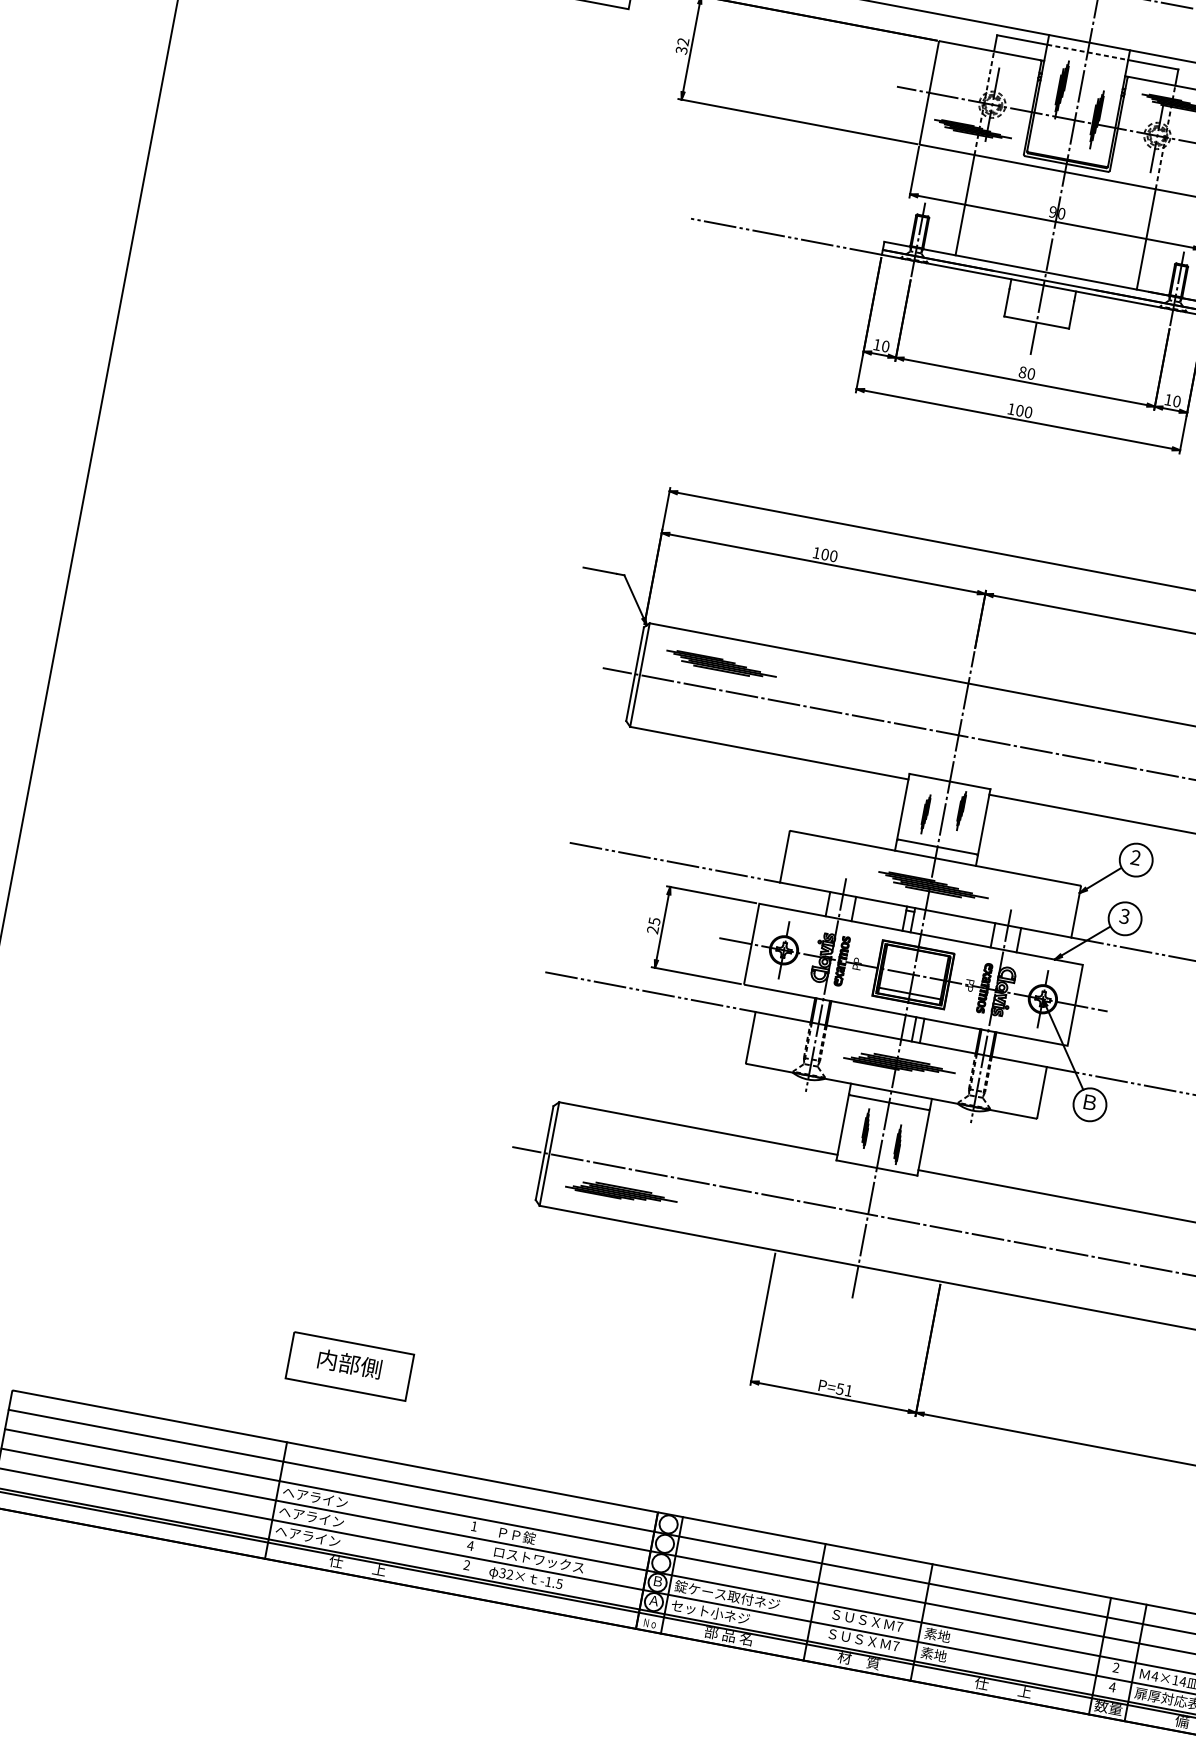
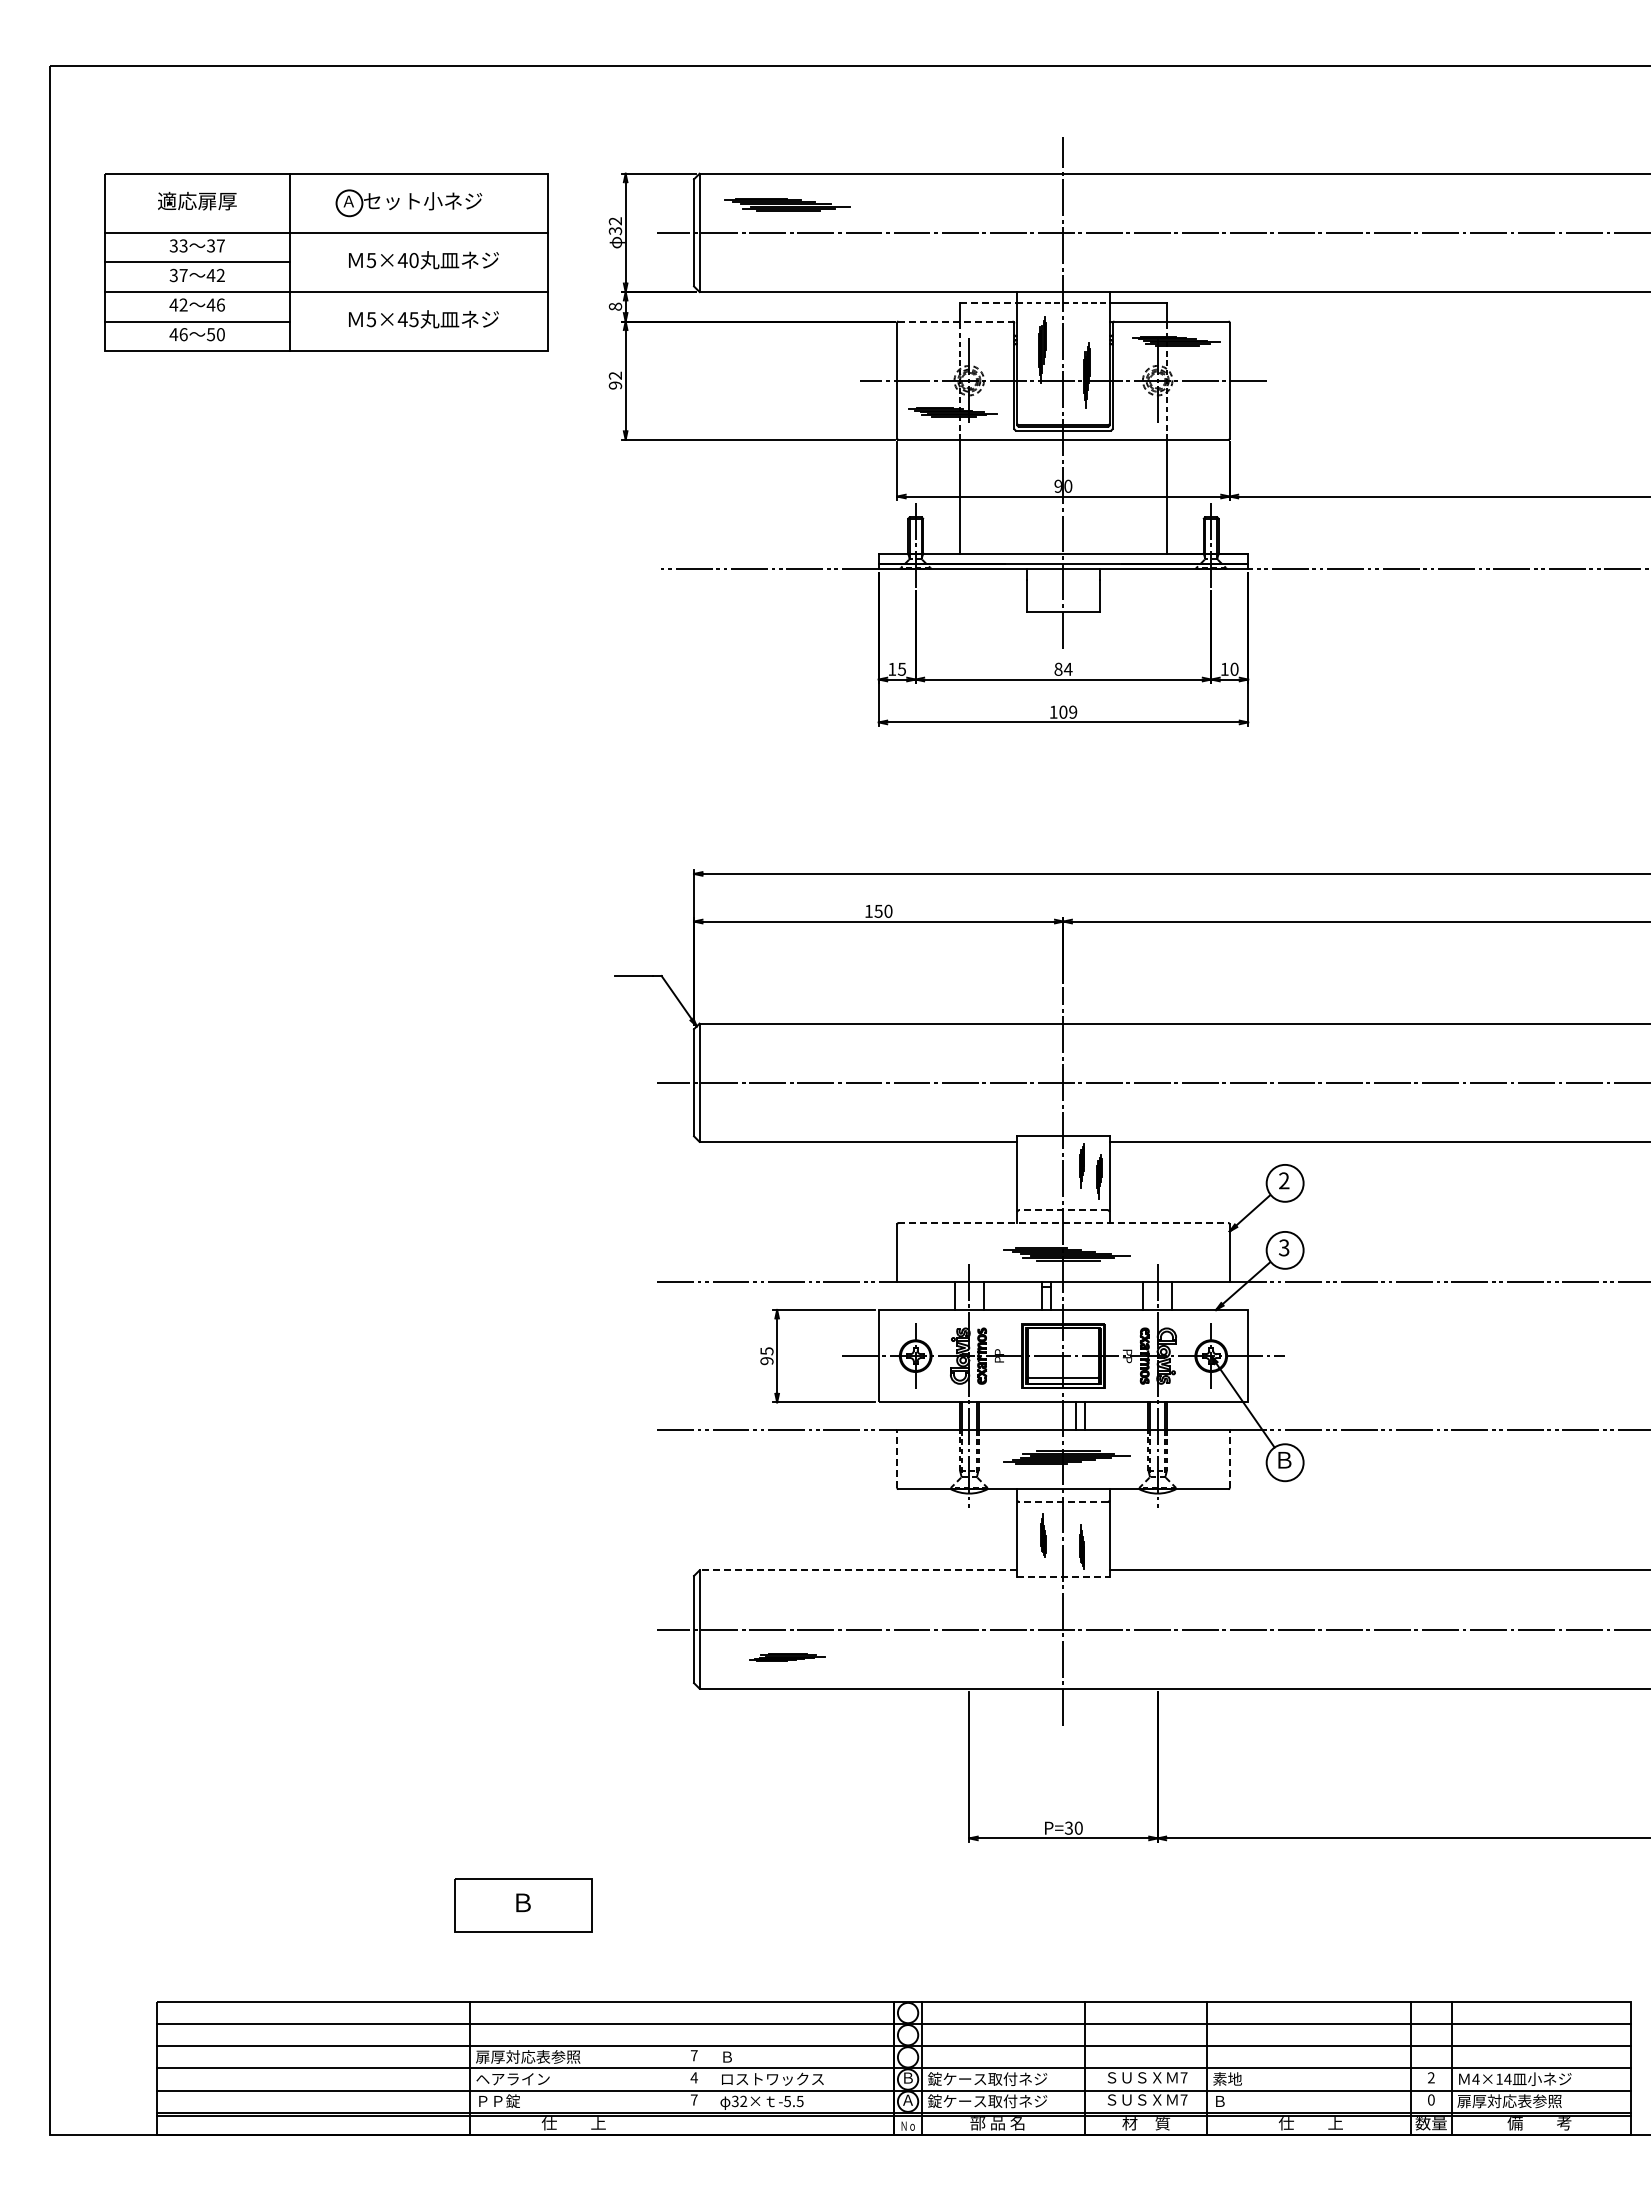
line: (1022, 40) -> (988, 303), solid -> dashed
text: (681, 50) -> (615, 385), 32 -> 92
line: (992, 51) -> (958, 321), solid -> dashed
text: (885, 345) -> (901, 668), 10 -> 15
text: (1030, 373) -> (1067, 668), 80 -> 84
text: (1028, 411) -> (1073, 711), 100 -> 109
text: (825, 553) -> (878, 910), 100 -> 150
part: (721, 664) -> (787, 1054), removed
part: (925, 814) -> (1099, 1176), moved
line: (936, 847) -> (1062, 1210), solid -> dashed
line: (935, 858) -> (1063, 1223), solid -> dashed
text: (653, 930) -> (767, 1361), 25 -> 95
line: (751, 1036) -> (897, 1458), solid -> dashed
line: (1041, 1091) -> (1229, 1458), solid -> dashed
line: (888, 1102) -> (1062, 1502), solid -> dashed
line: (698, 1128) -> (858, 1570), solid -> dashed
line: (877, 1167) -> (1063, 1576), solid -> dashed
part: (621, 1193) -> (787, 1657), size x0.6
text: (349, 1363) -> (522, 1902), 内部側 -> Ｂ
text: (844, 1389) -> (1073, 1827), P=51 -> P=30
text: (328, 1499) -> (528, 2056), ヘアライン -> 扉厚対応表参照
text: (474, 1526) -> (694, 2055), 1 -> 7
text: (307, 1535) -> (512, 2100), ヘアライン -> ＰＰ錠
text: (517, 1535) -> (743, 2056), ＰＰ錠 -> Ｂ
text: (466, 1564) -> (693, 2099), 2 -> 7
text: (548, 1581) -> (787, 2101), -1.5 -> -5.5
text: (723, 1615) -> (987, 2101), セット小ネジ -> 錠ケース取付ネジ
text: (933, 1654) -> (1227, 2101), 素地 -> Ｂ
text: (1111, 1686) -> (1430, 2099), 4 -> 0

